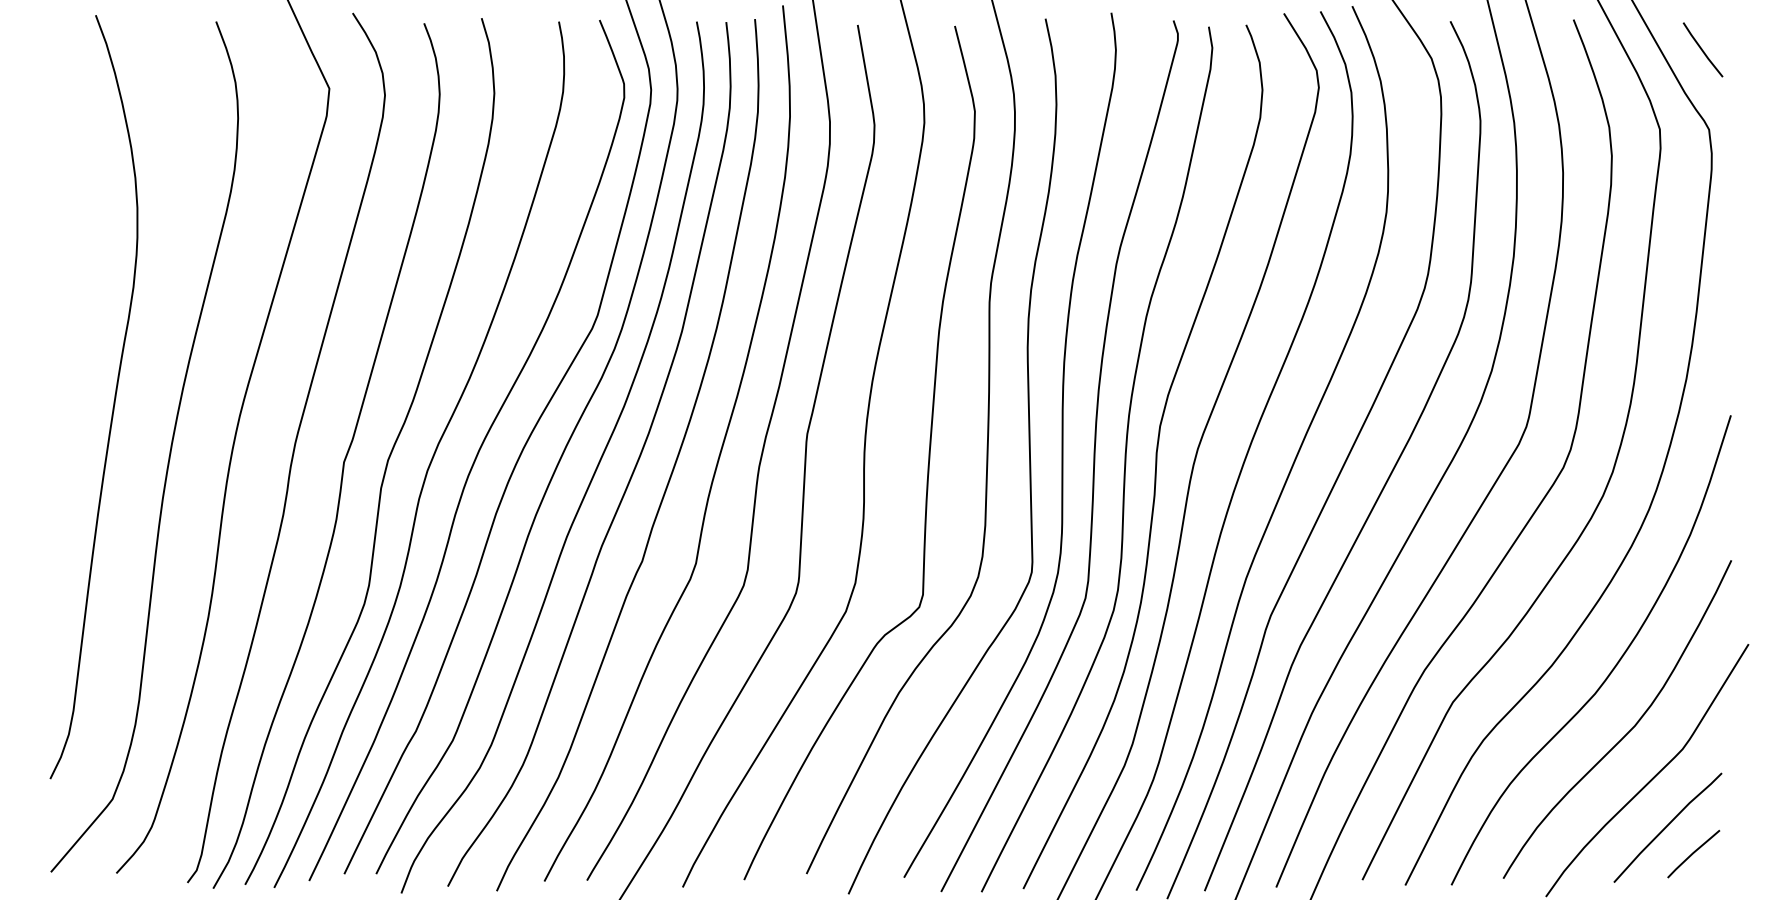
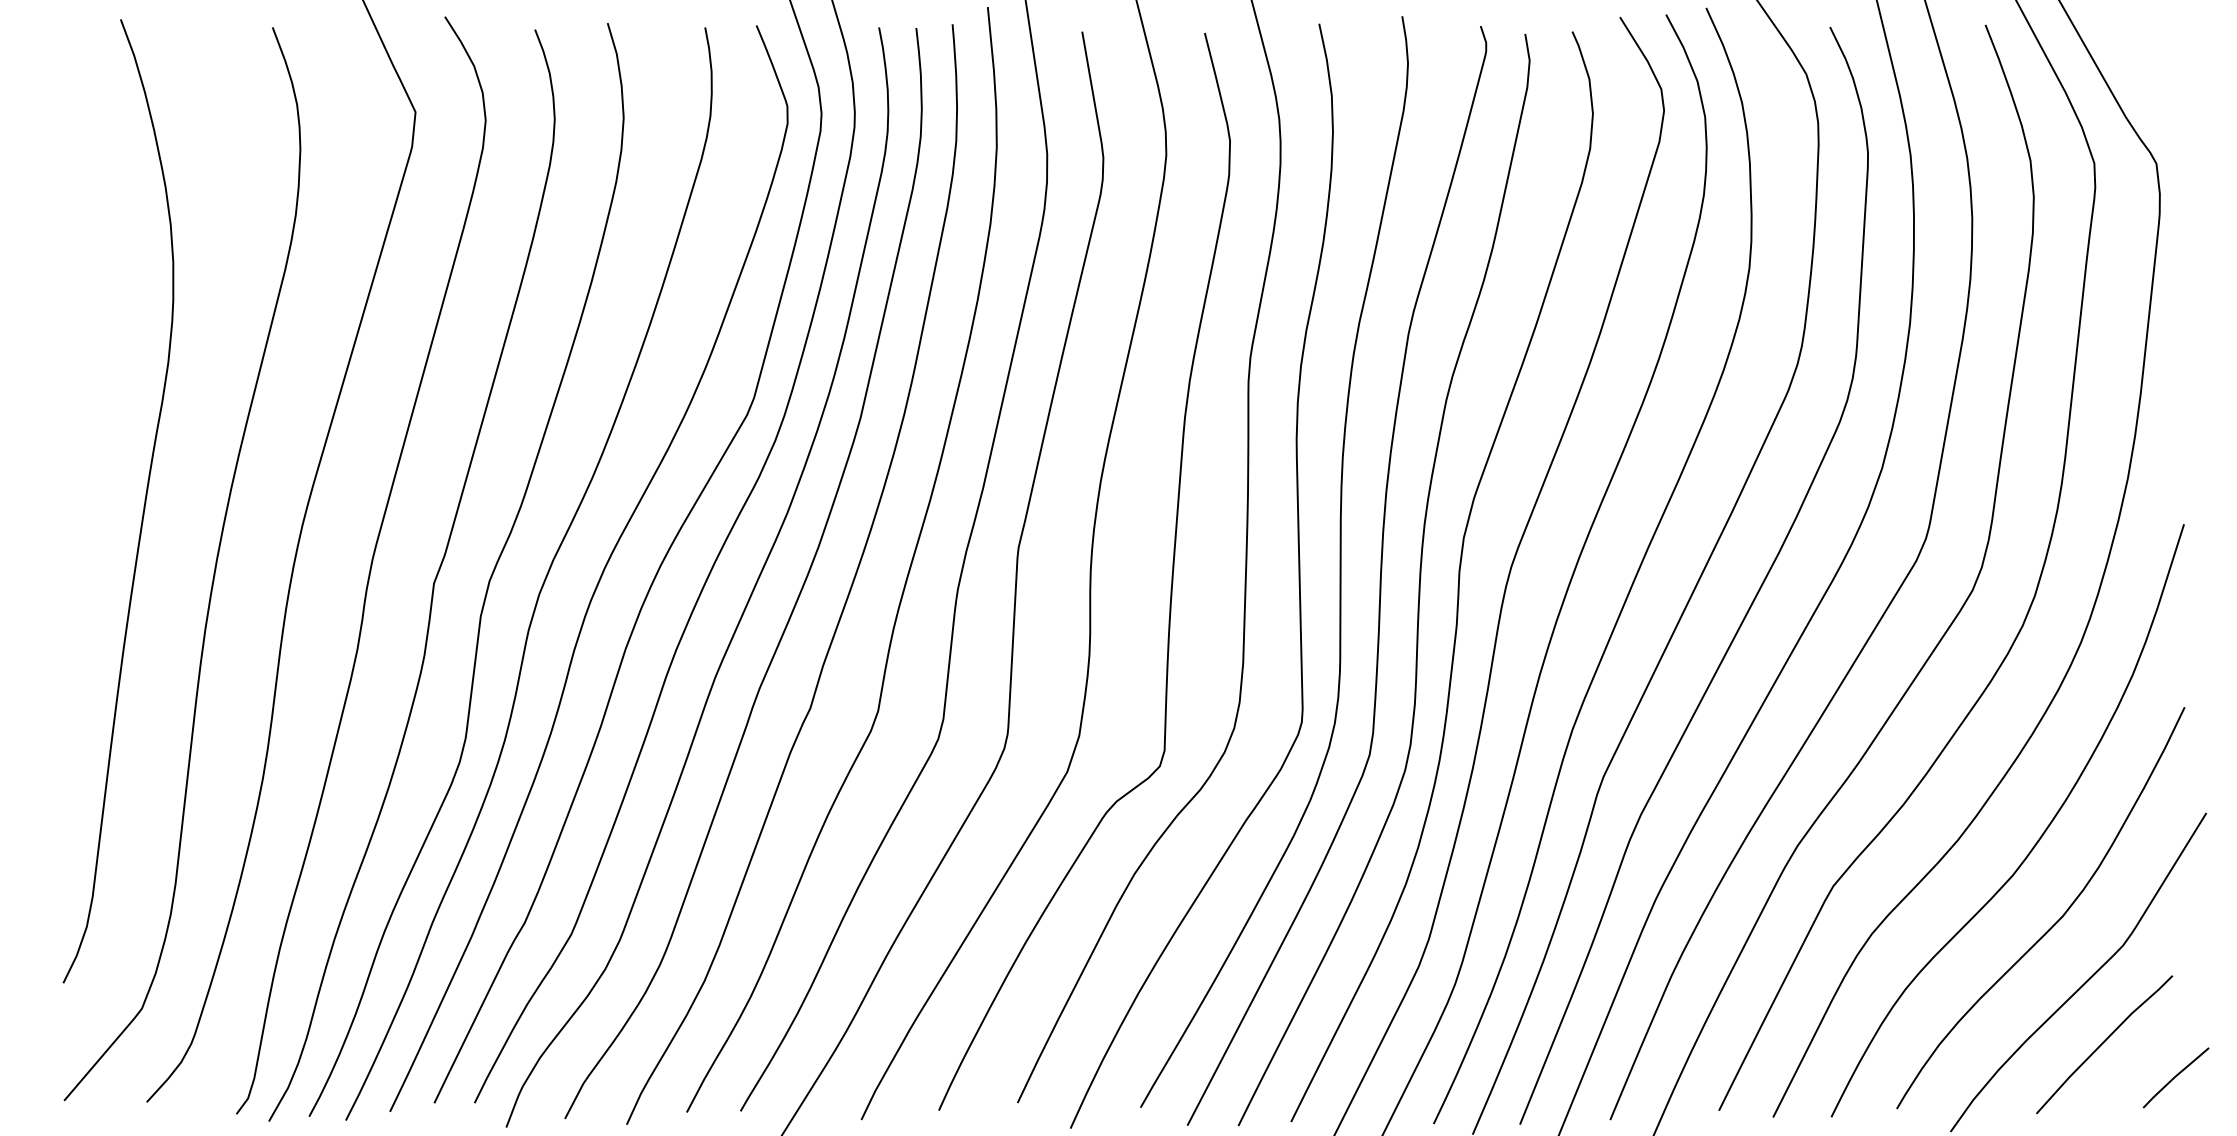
line: (1702, 49) -> (2148, 62), removed
line: (1693, 853) -> (2175, 1077), moved

